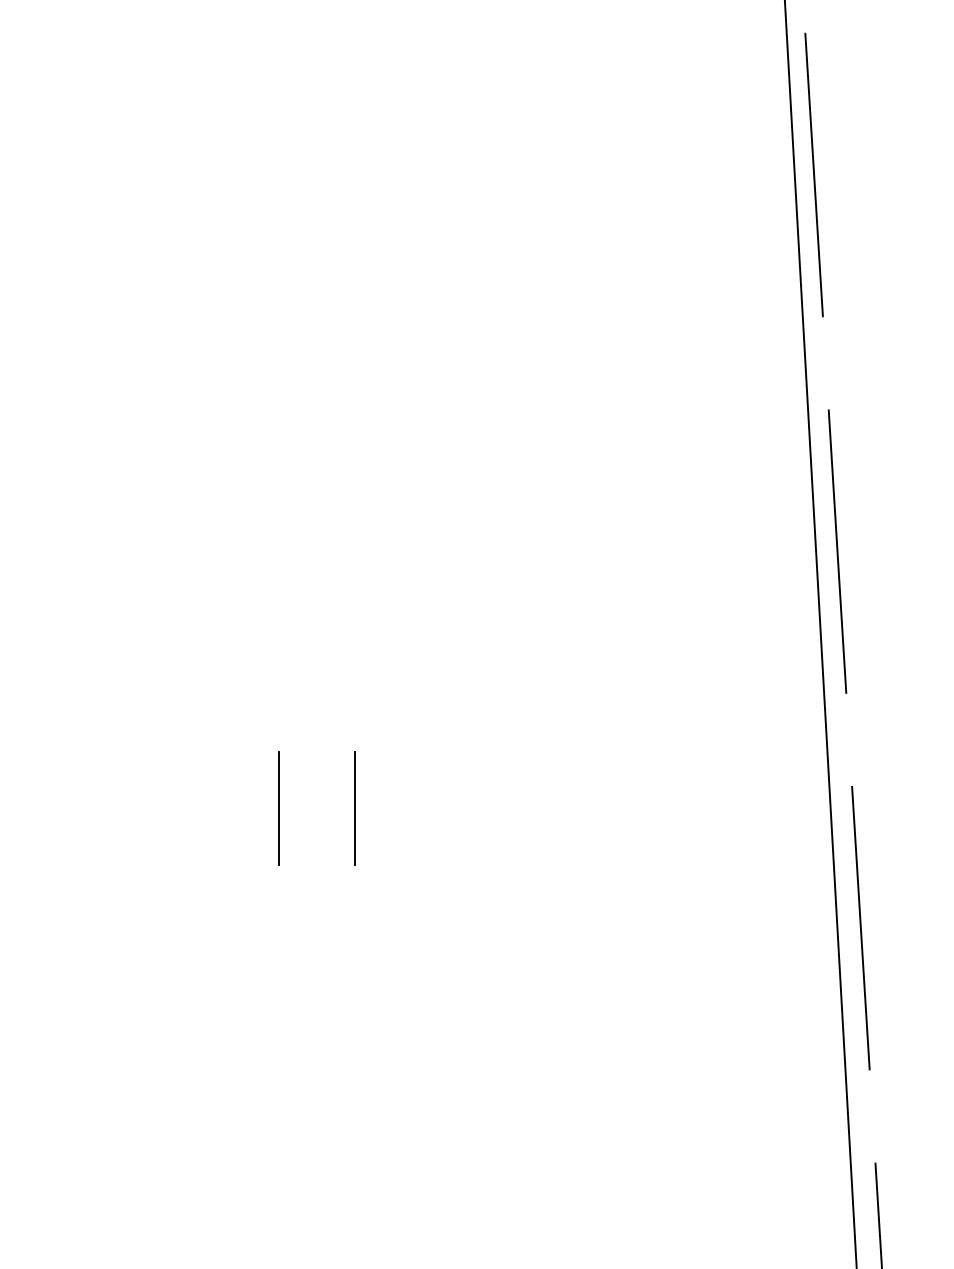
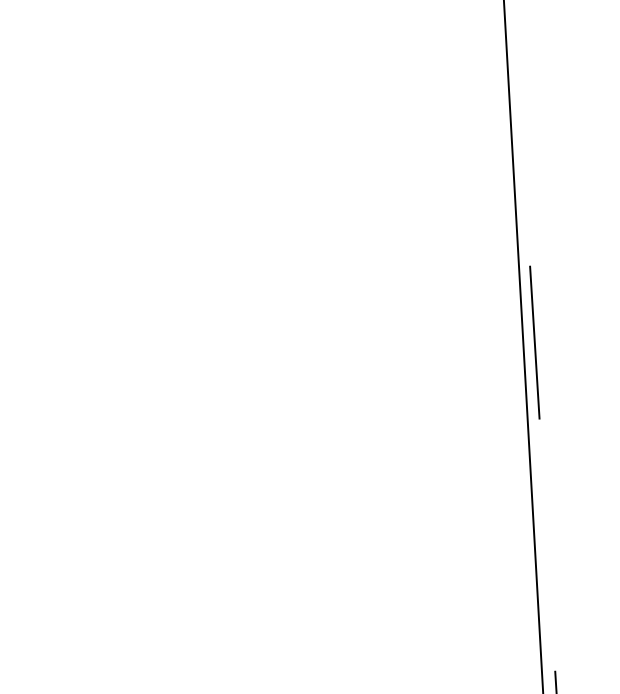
line: (812, 175) -> (521, 140), removed
line: (279, 807) -> (234, 480), removed
line: (353, 807) -> (274, 480), removed
line: (861, 928) -> (547, 545), removed

